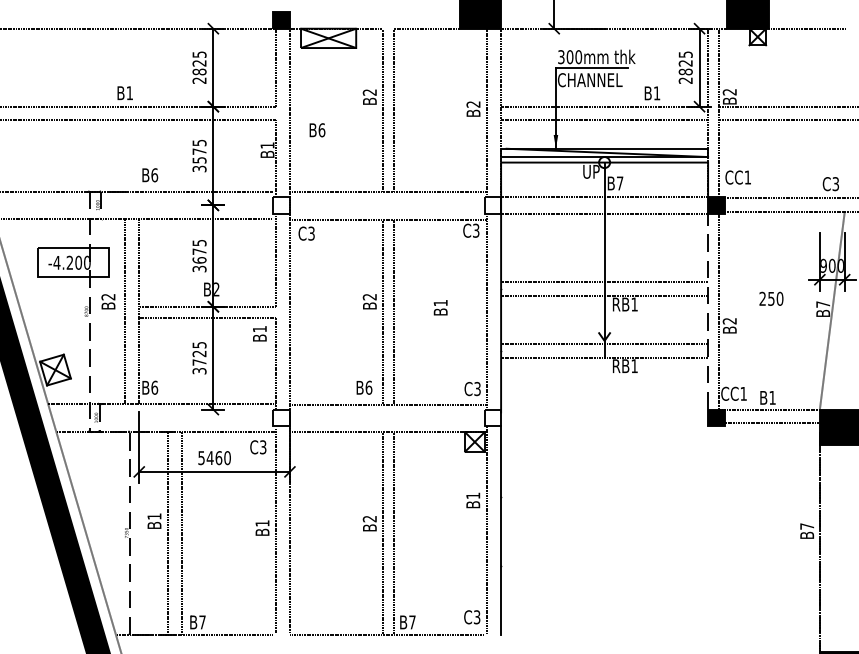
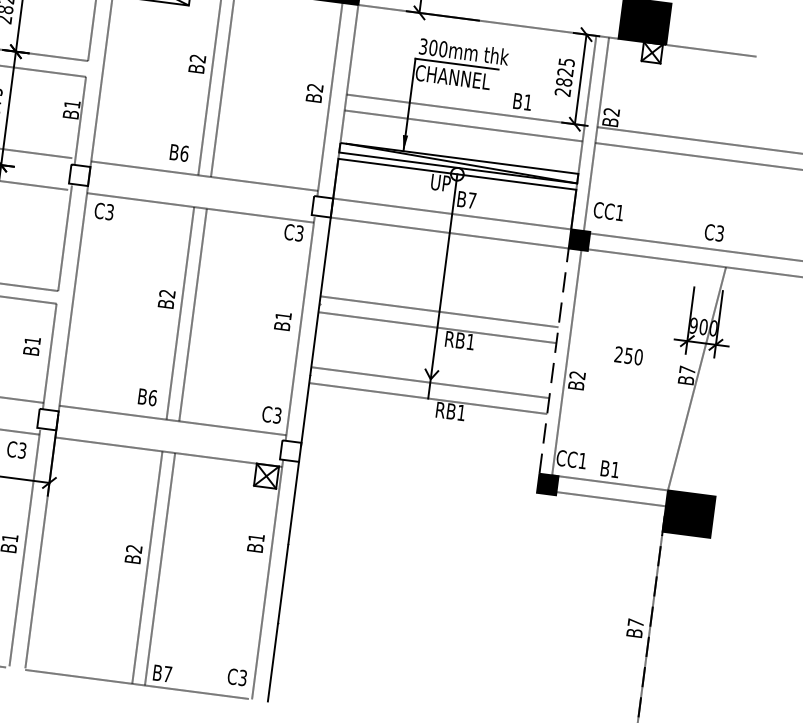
text: (317, 130) -> (179, 153), moved
text: (440, 307) -> (282, 321), moved
text: (259, 333) -> (31, 345), moved

